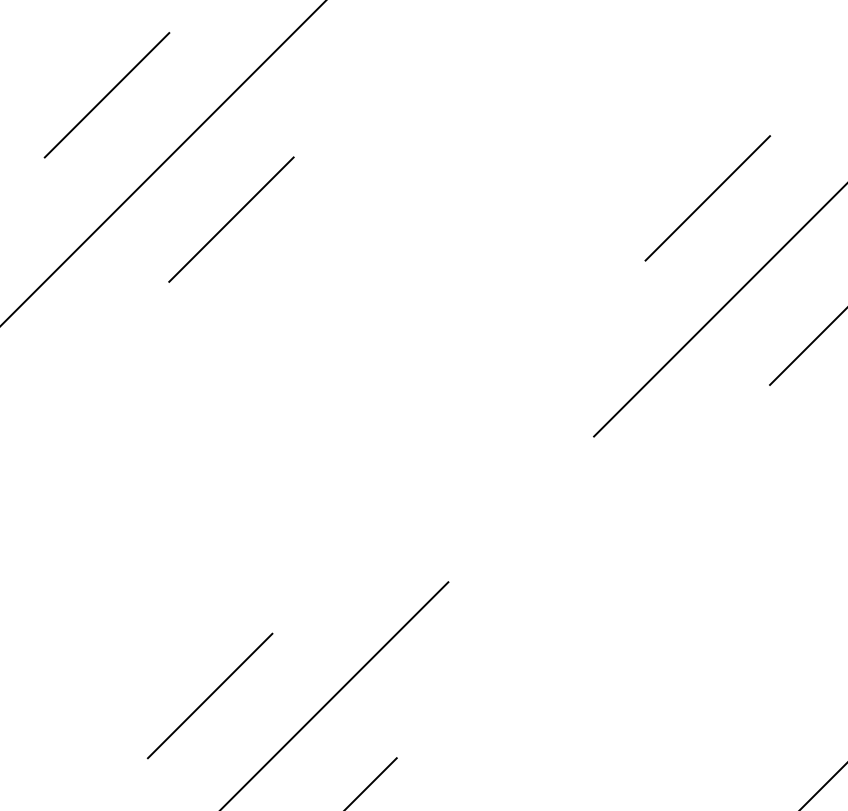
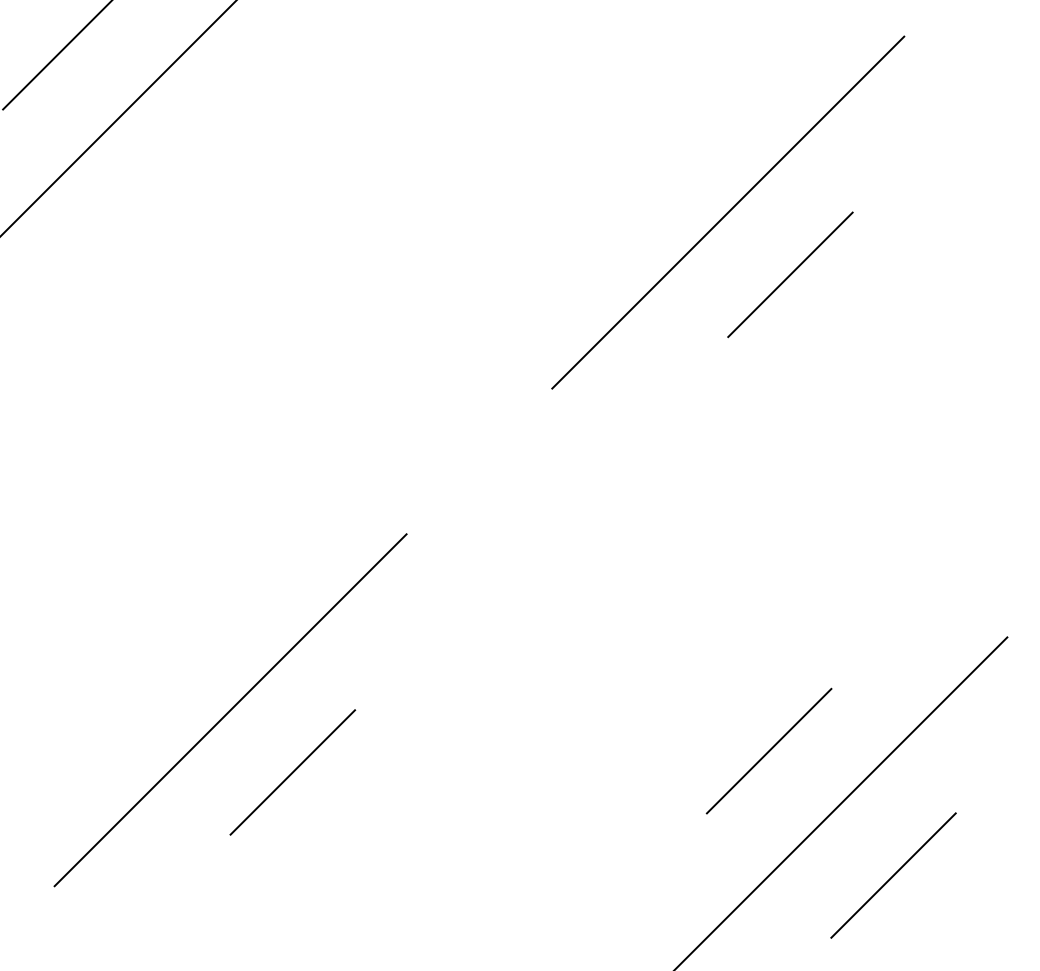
line: (707, 198) -> (665, 150), removed
line: (231, 219) -> (189, 171), removed
line: (210, 695) -> (168, 647), removed

